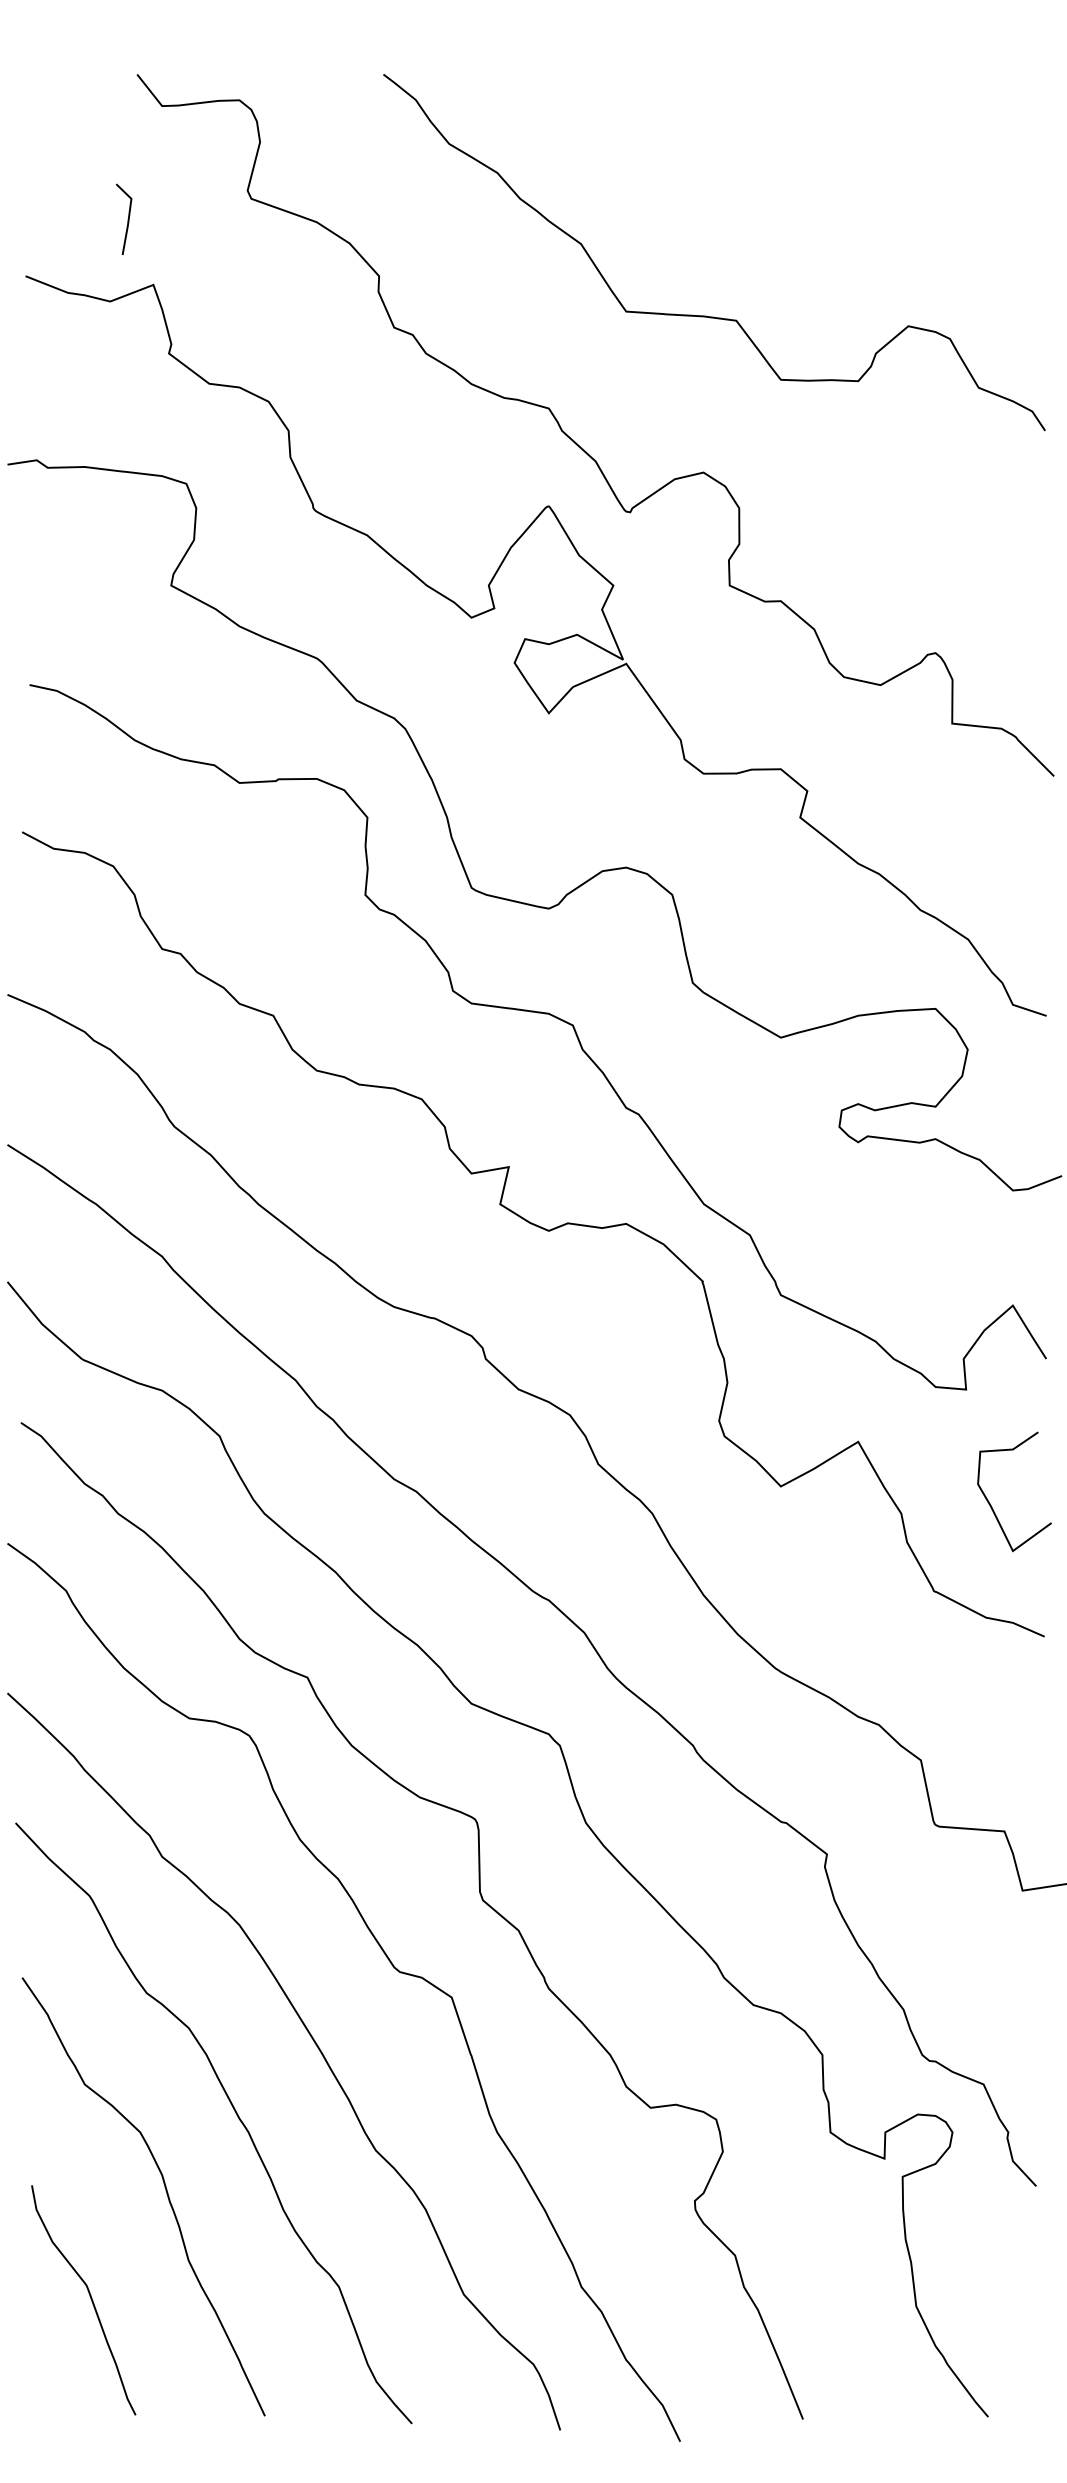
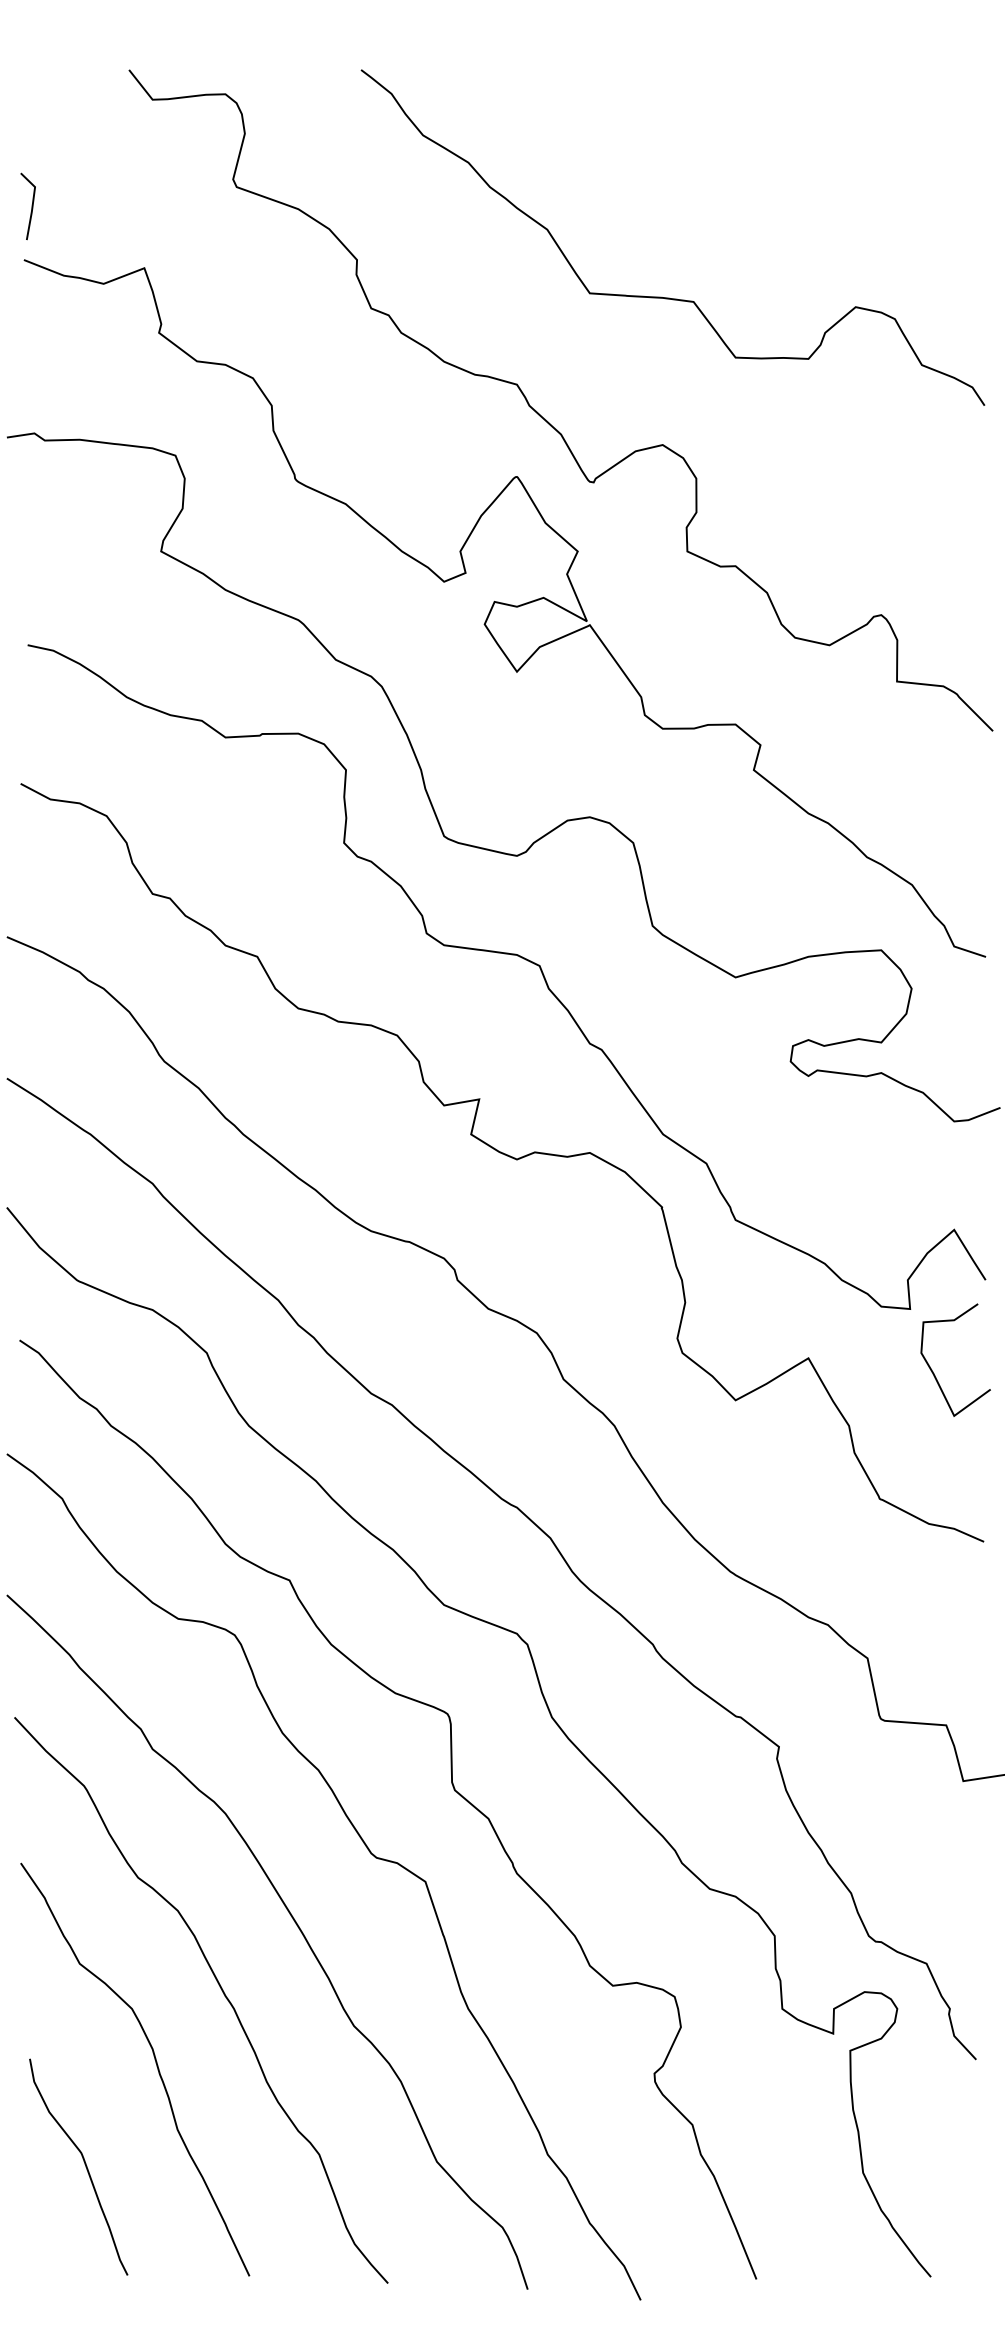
line: (127, 219) -> (31, 206), moved
curve: (990, 1503) -> (933, 1371), moved

